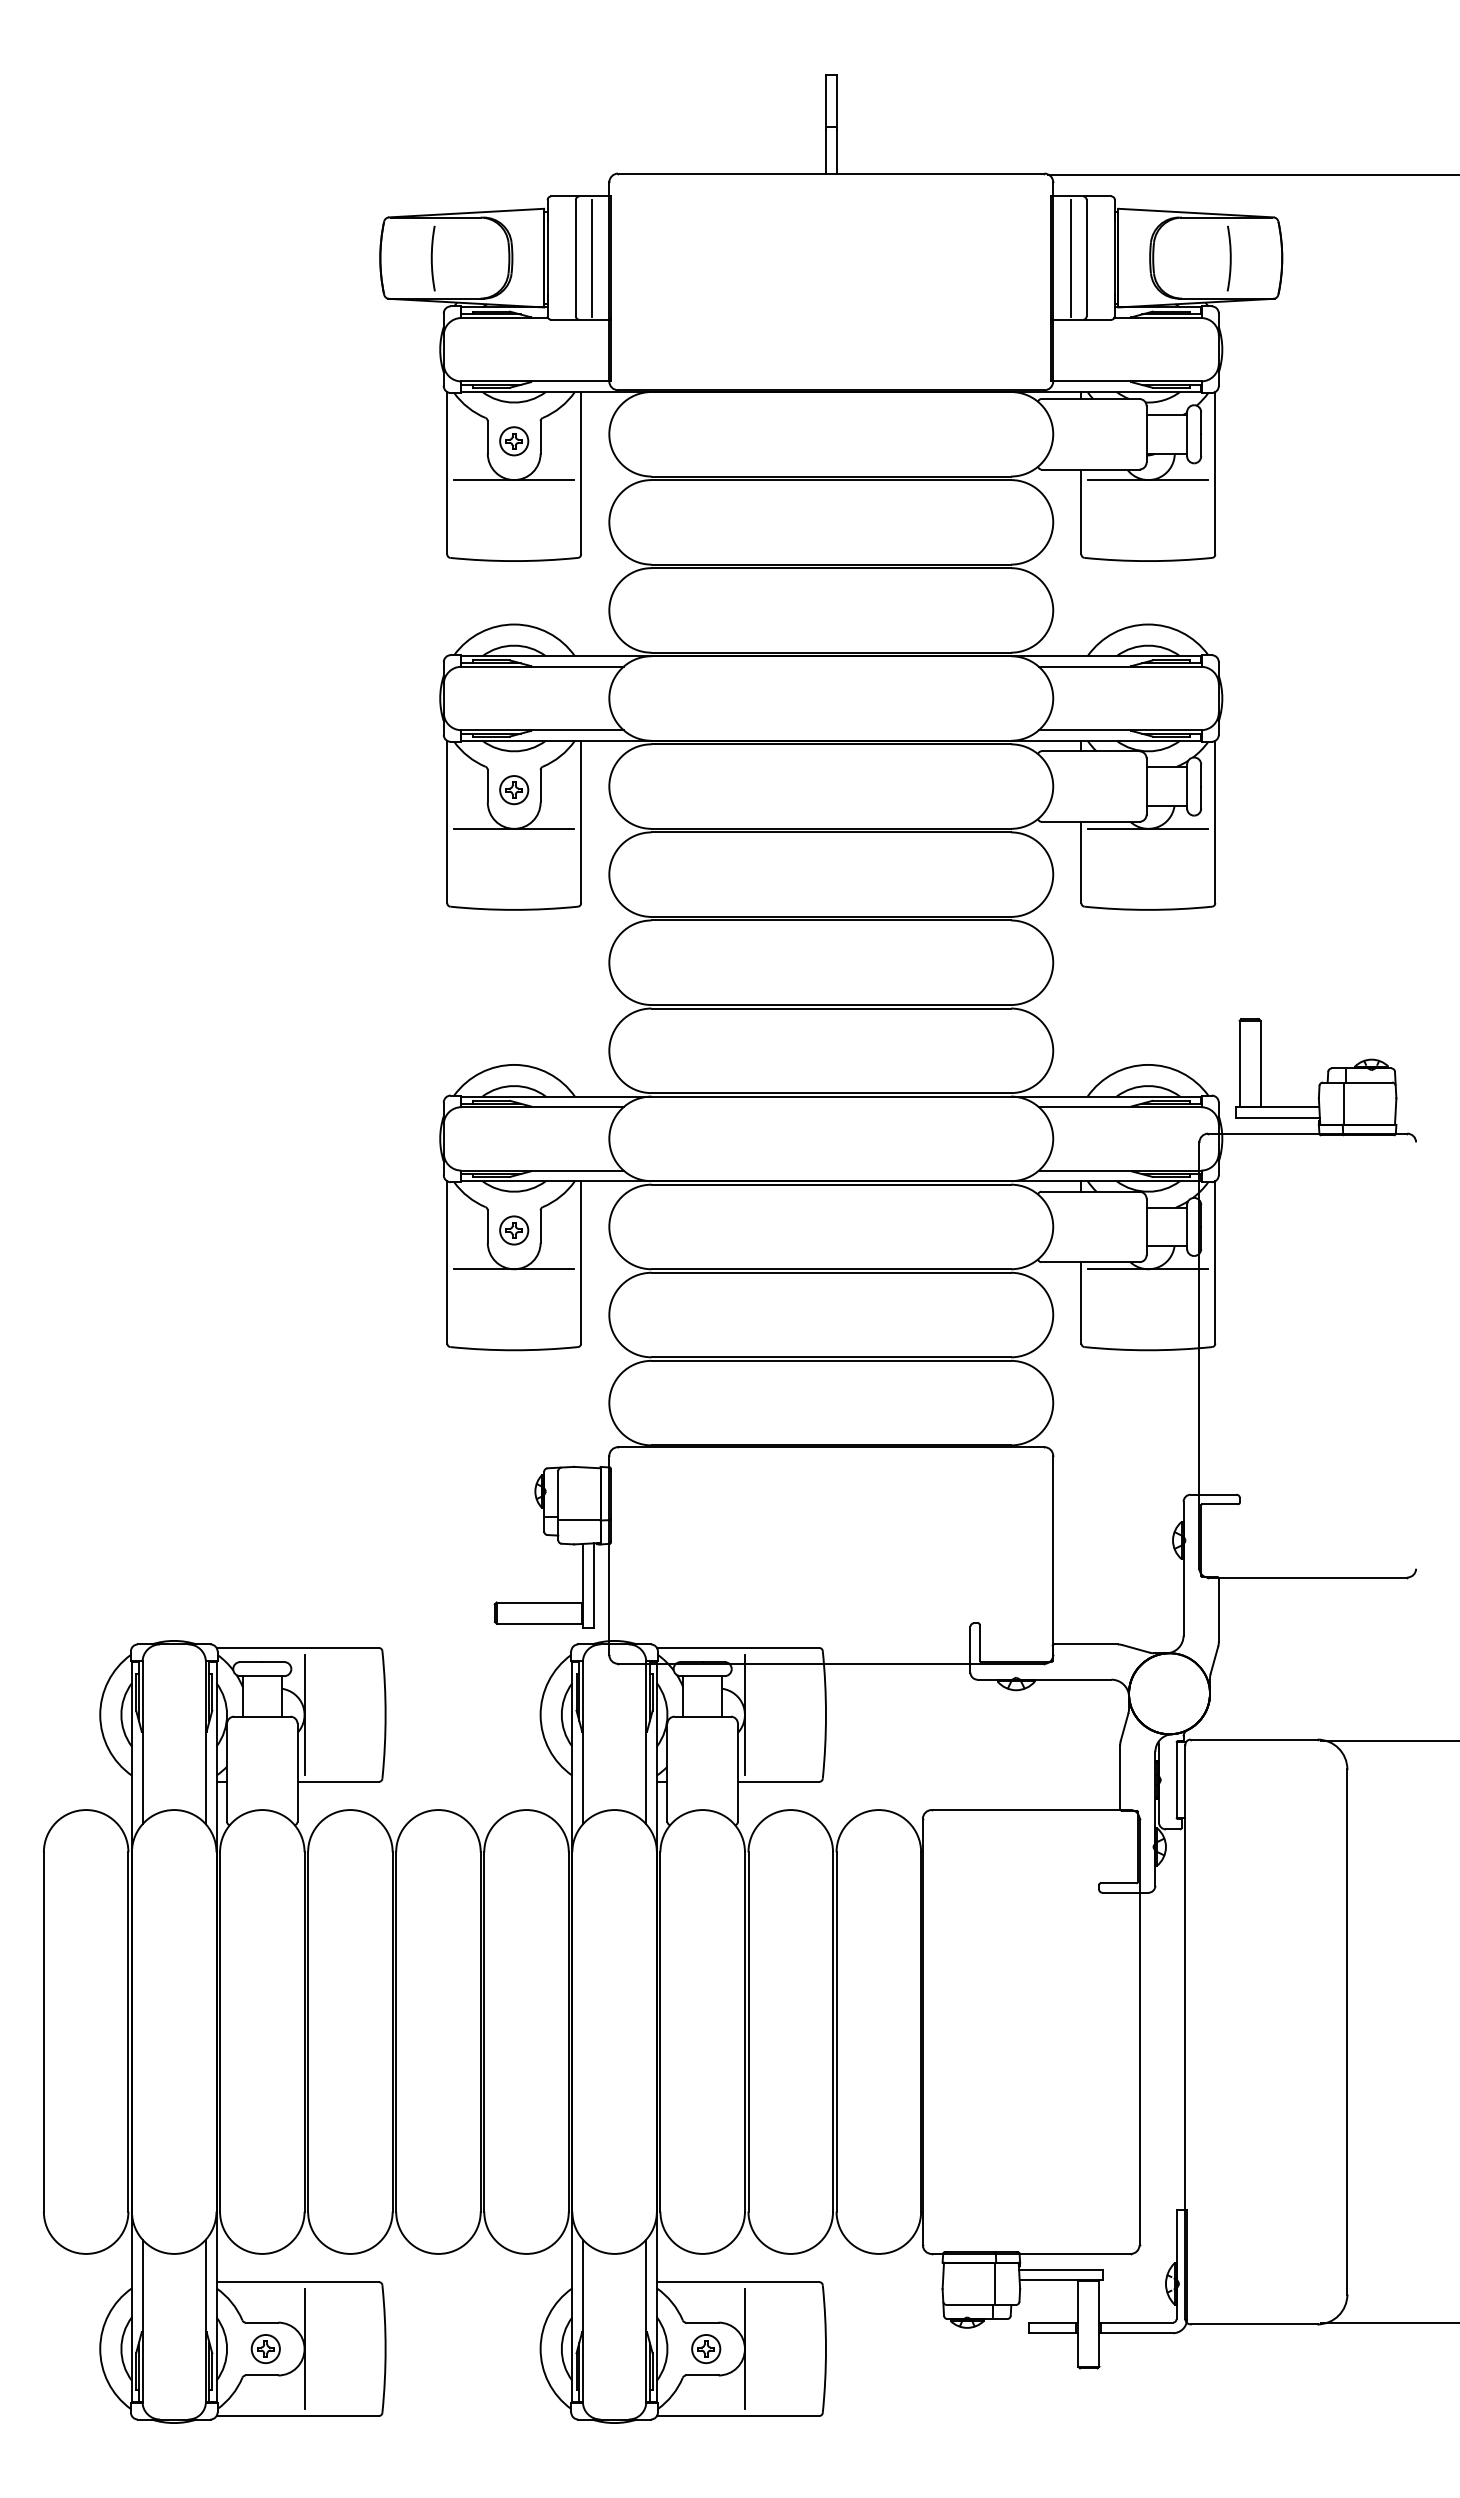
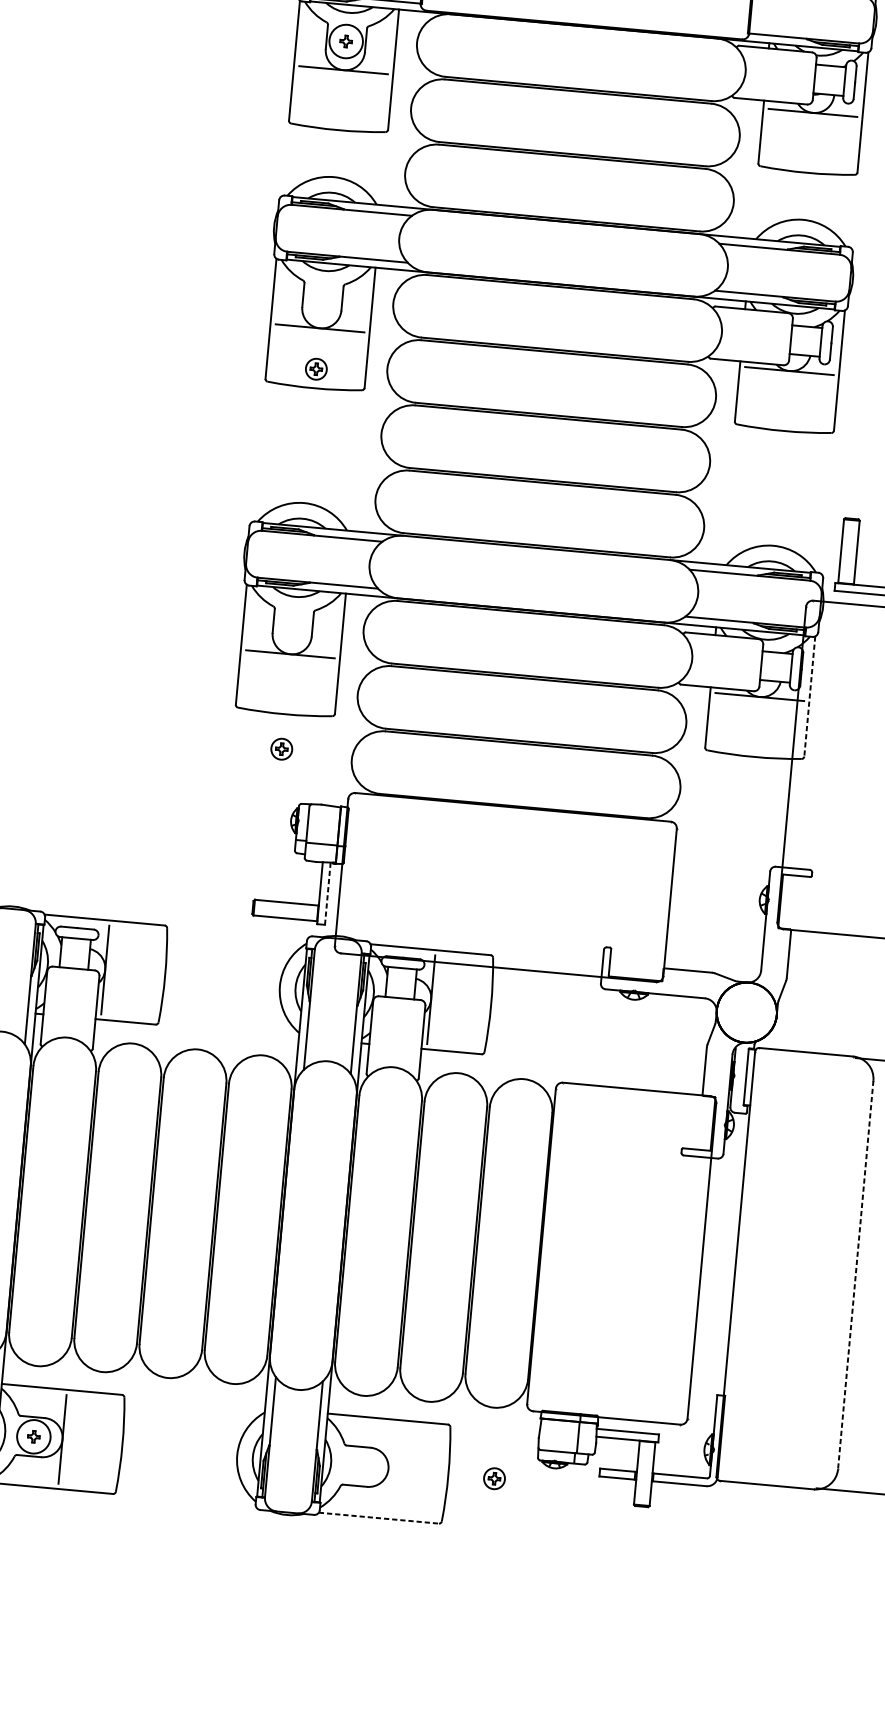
circle: (514, 441) -> (346, 41), size x1.6
part: (514, 790) -> (316, 369), moved
part: (514, 1230) -> (282, 749), moved
line: (1215, 1262) -> (809, 696), solid -> dashed
line: (593, 1584) -> (327, 892), solid -> dashed
line: (1347, 2032) -> (855, 1275), solid -> dashed
circle: (265, 2348) -> (33, 1436), size x1.6
part: (706, 2348) -> (494, 1478), moved
line: (744, 2348) -> (388, 1468), removed
line: (738, 2416) -> (379, 1518), solid -> dashed

